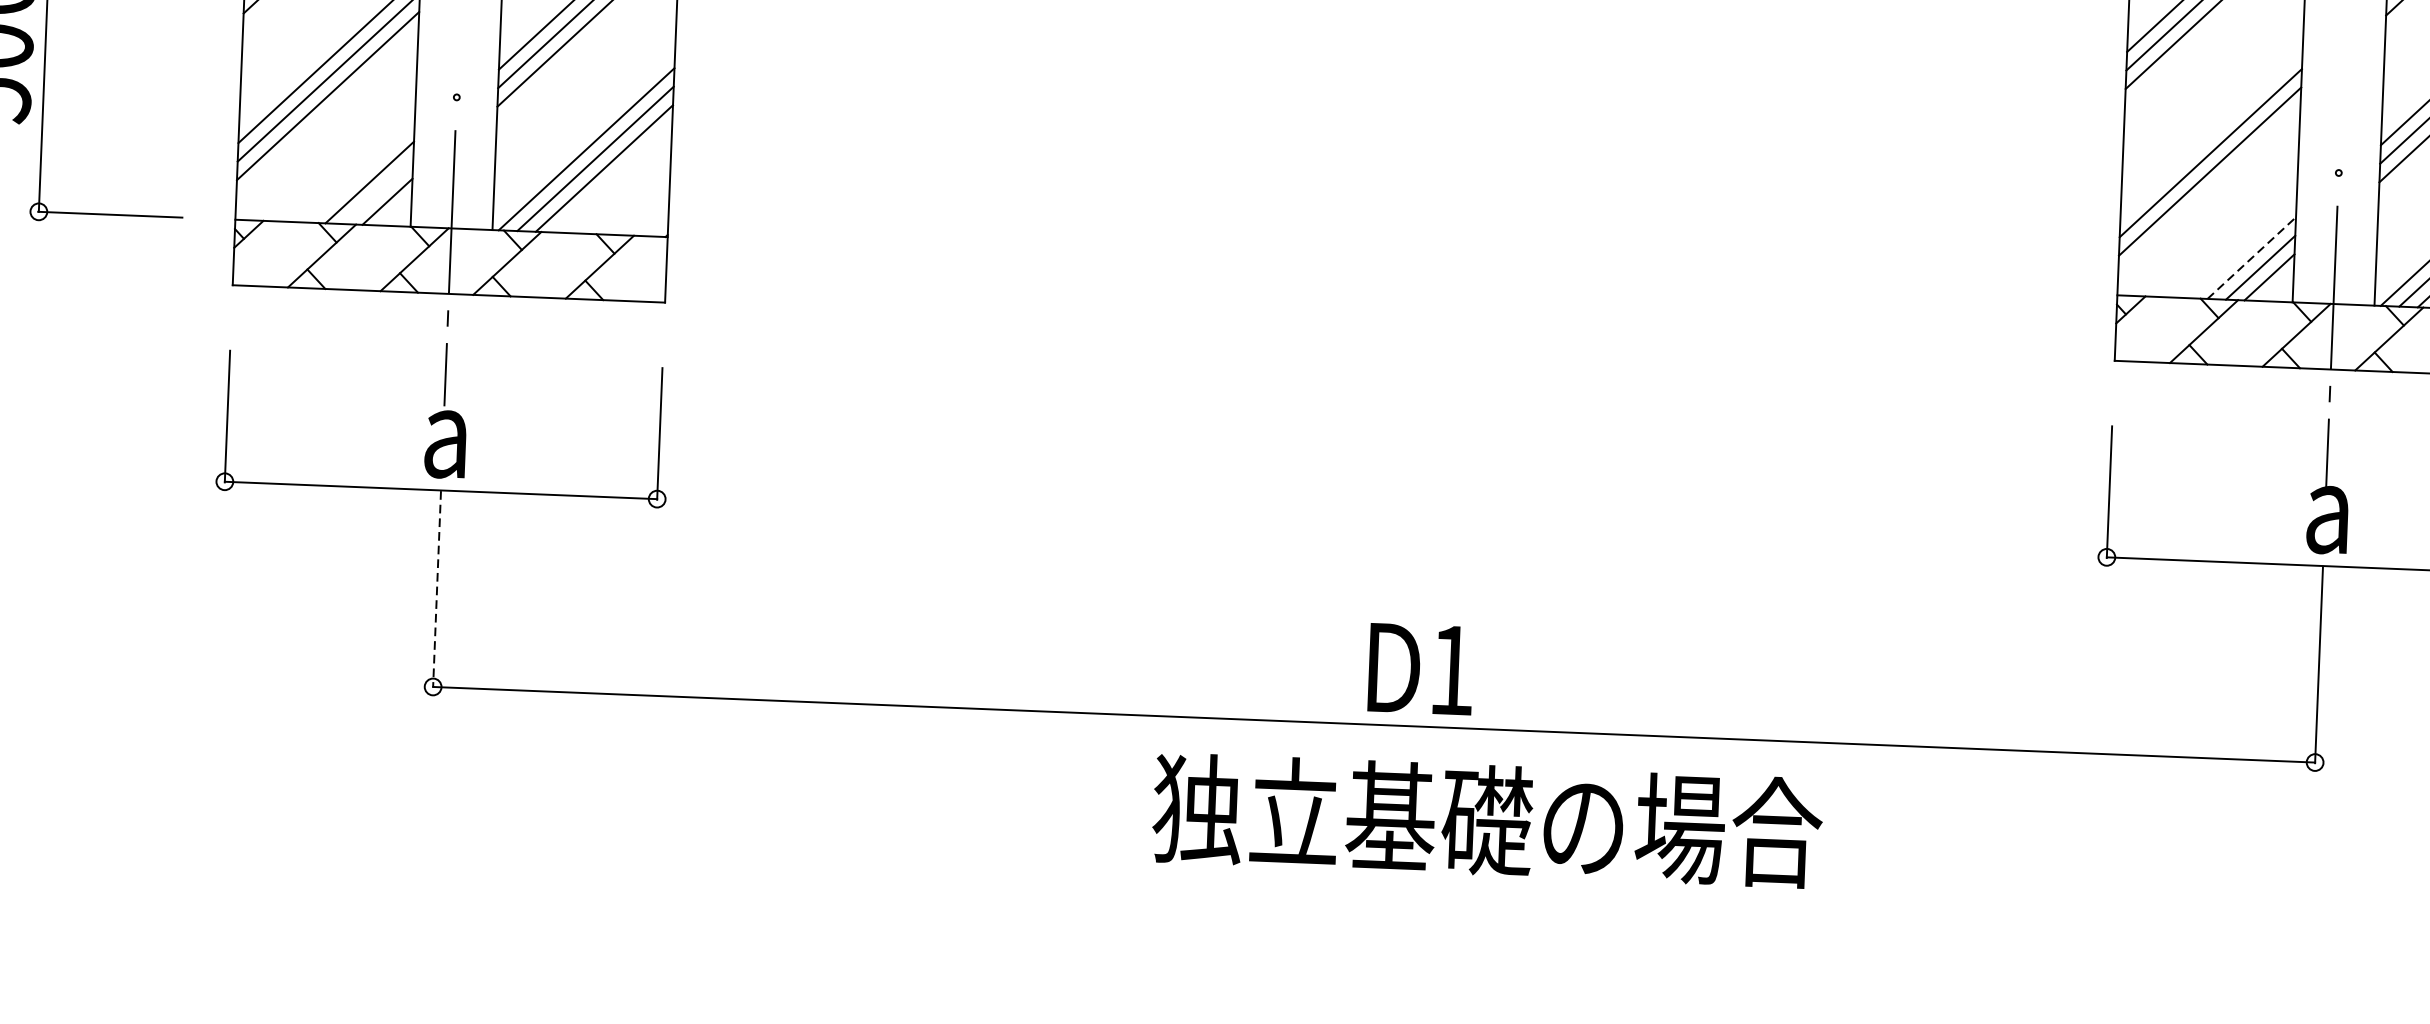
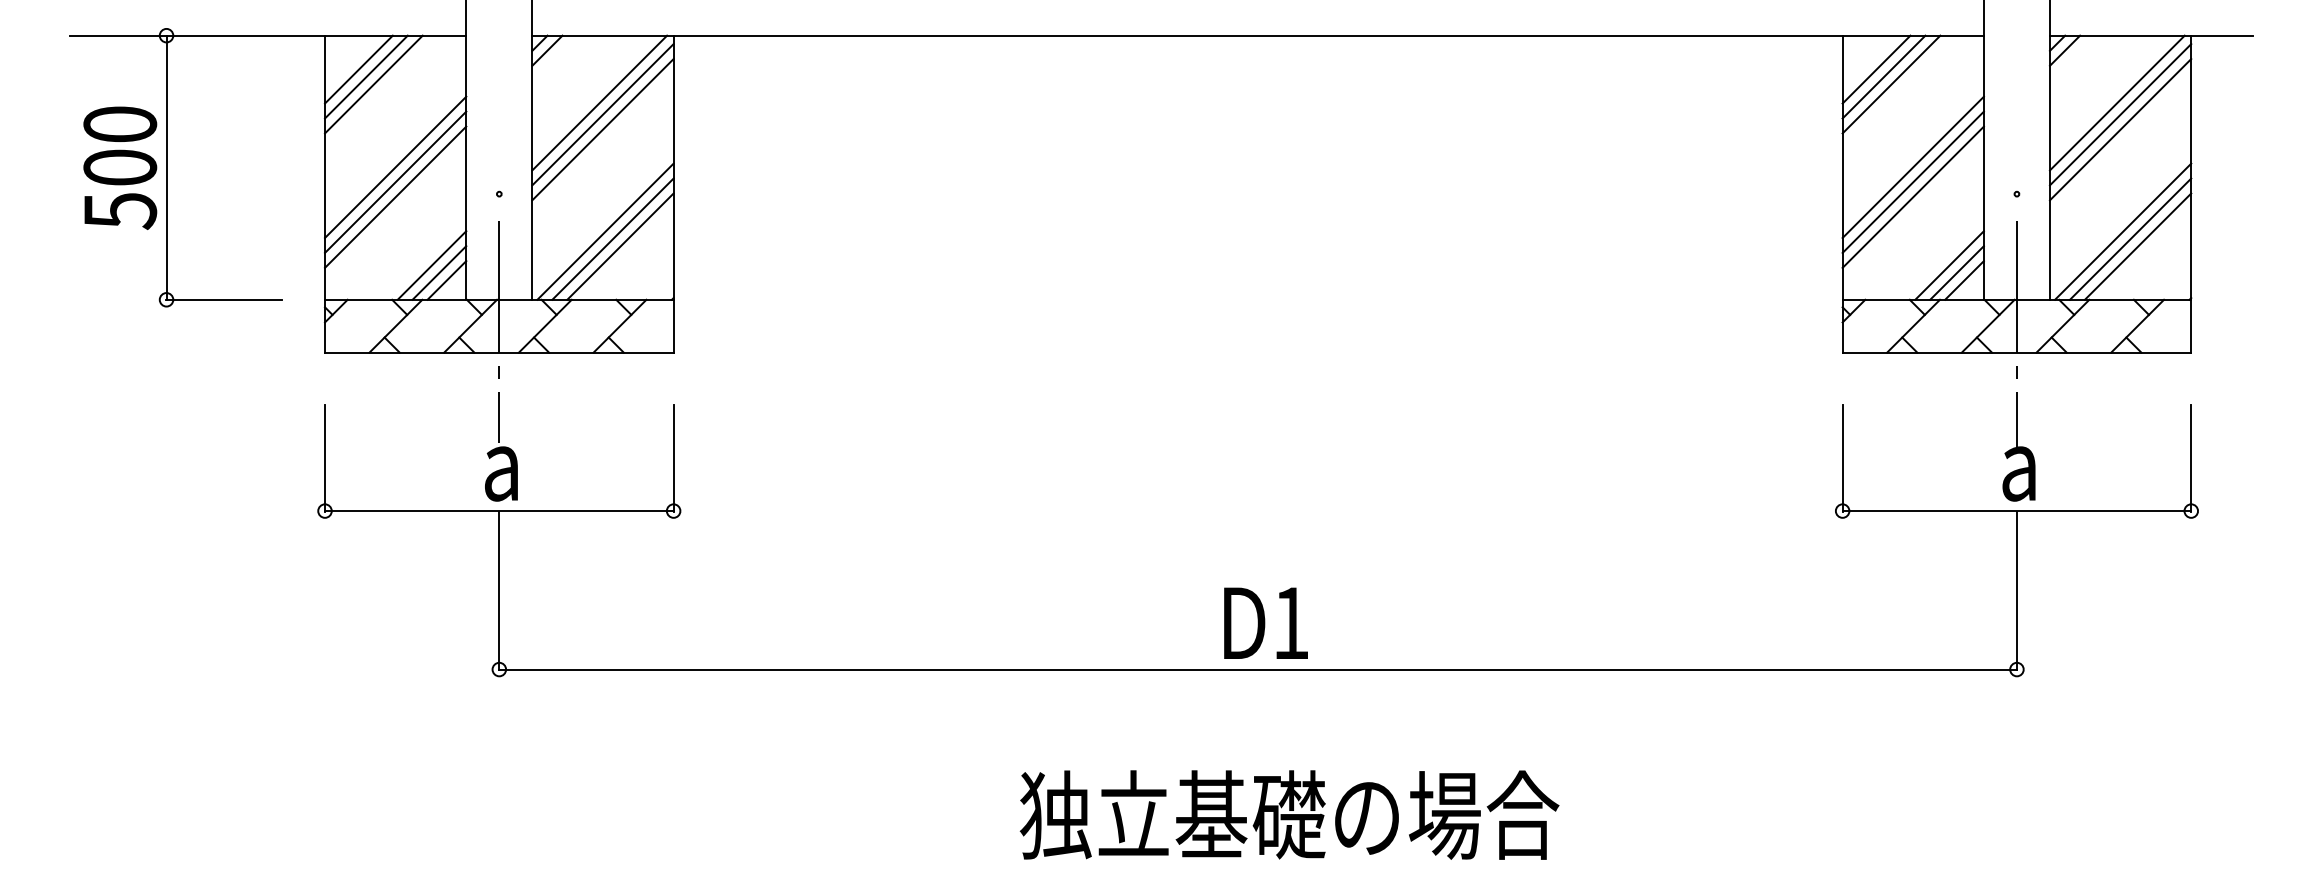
line: (2210, 134) -> (1912, 167), added
line: (378, 191) -> (439, 272), added
line: (2251, 258) -> (1949, 265), dashed -> solid
line: (437, 590) -> (499, 591), dashed -> solid
text: (1420, 668) -> (1265, 622), moved
text: (1487, 819) -> (1289, 814), moved

